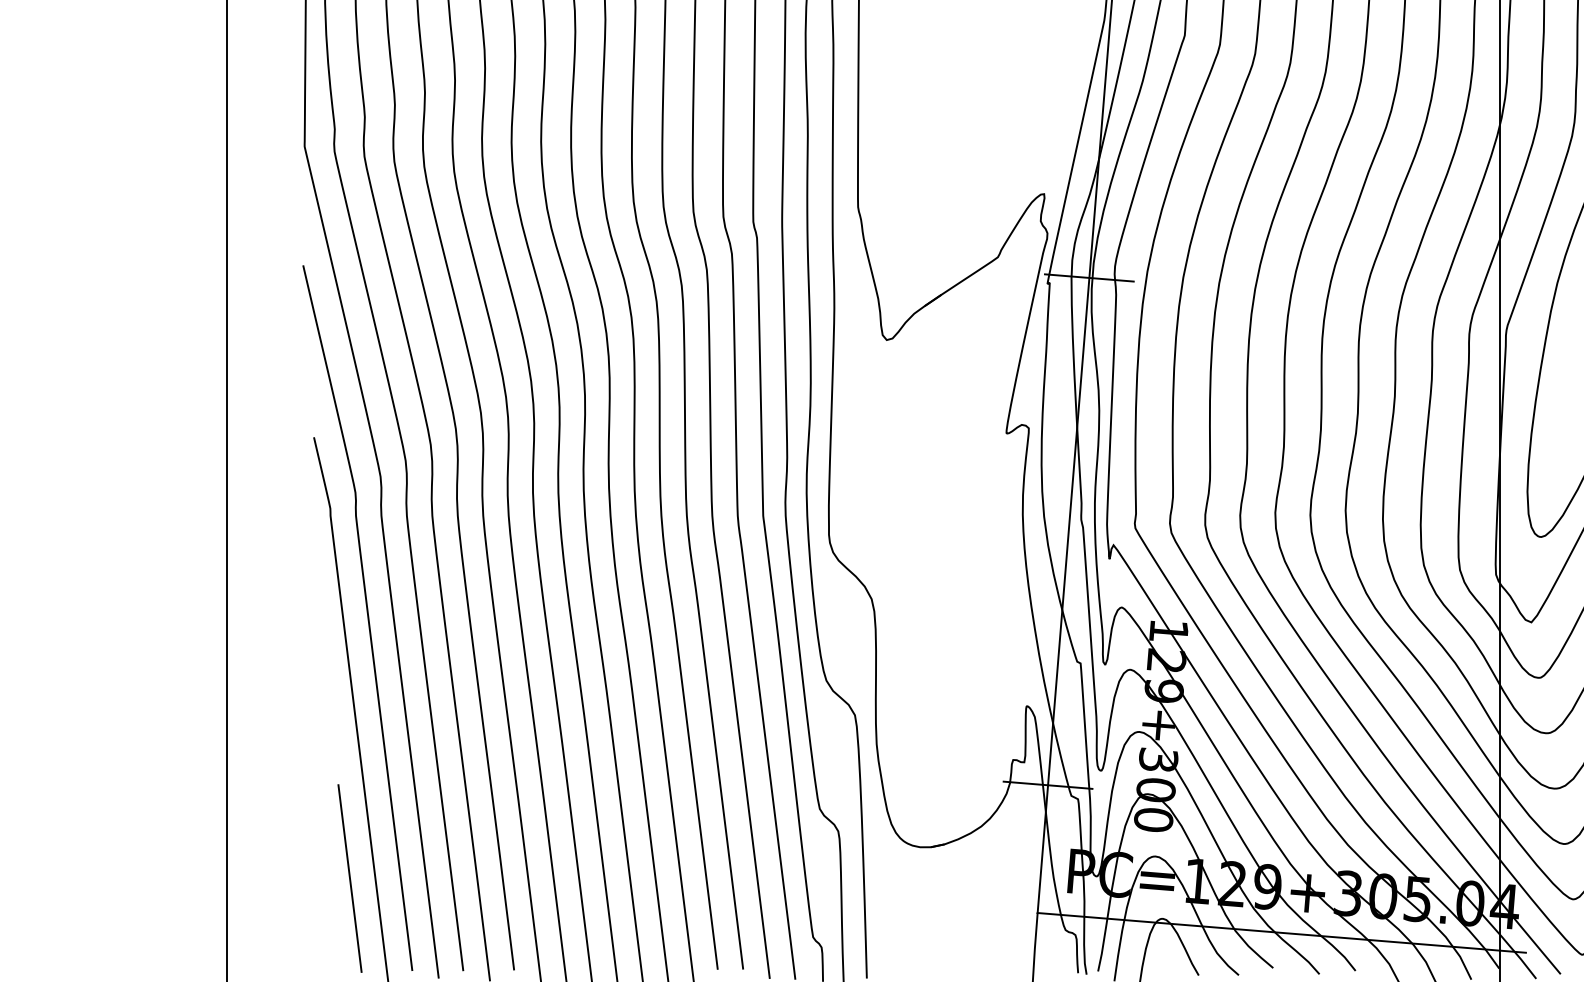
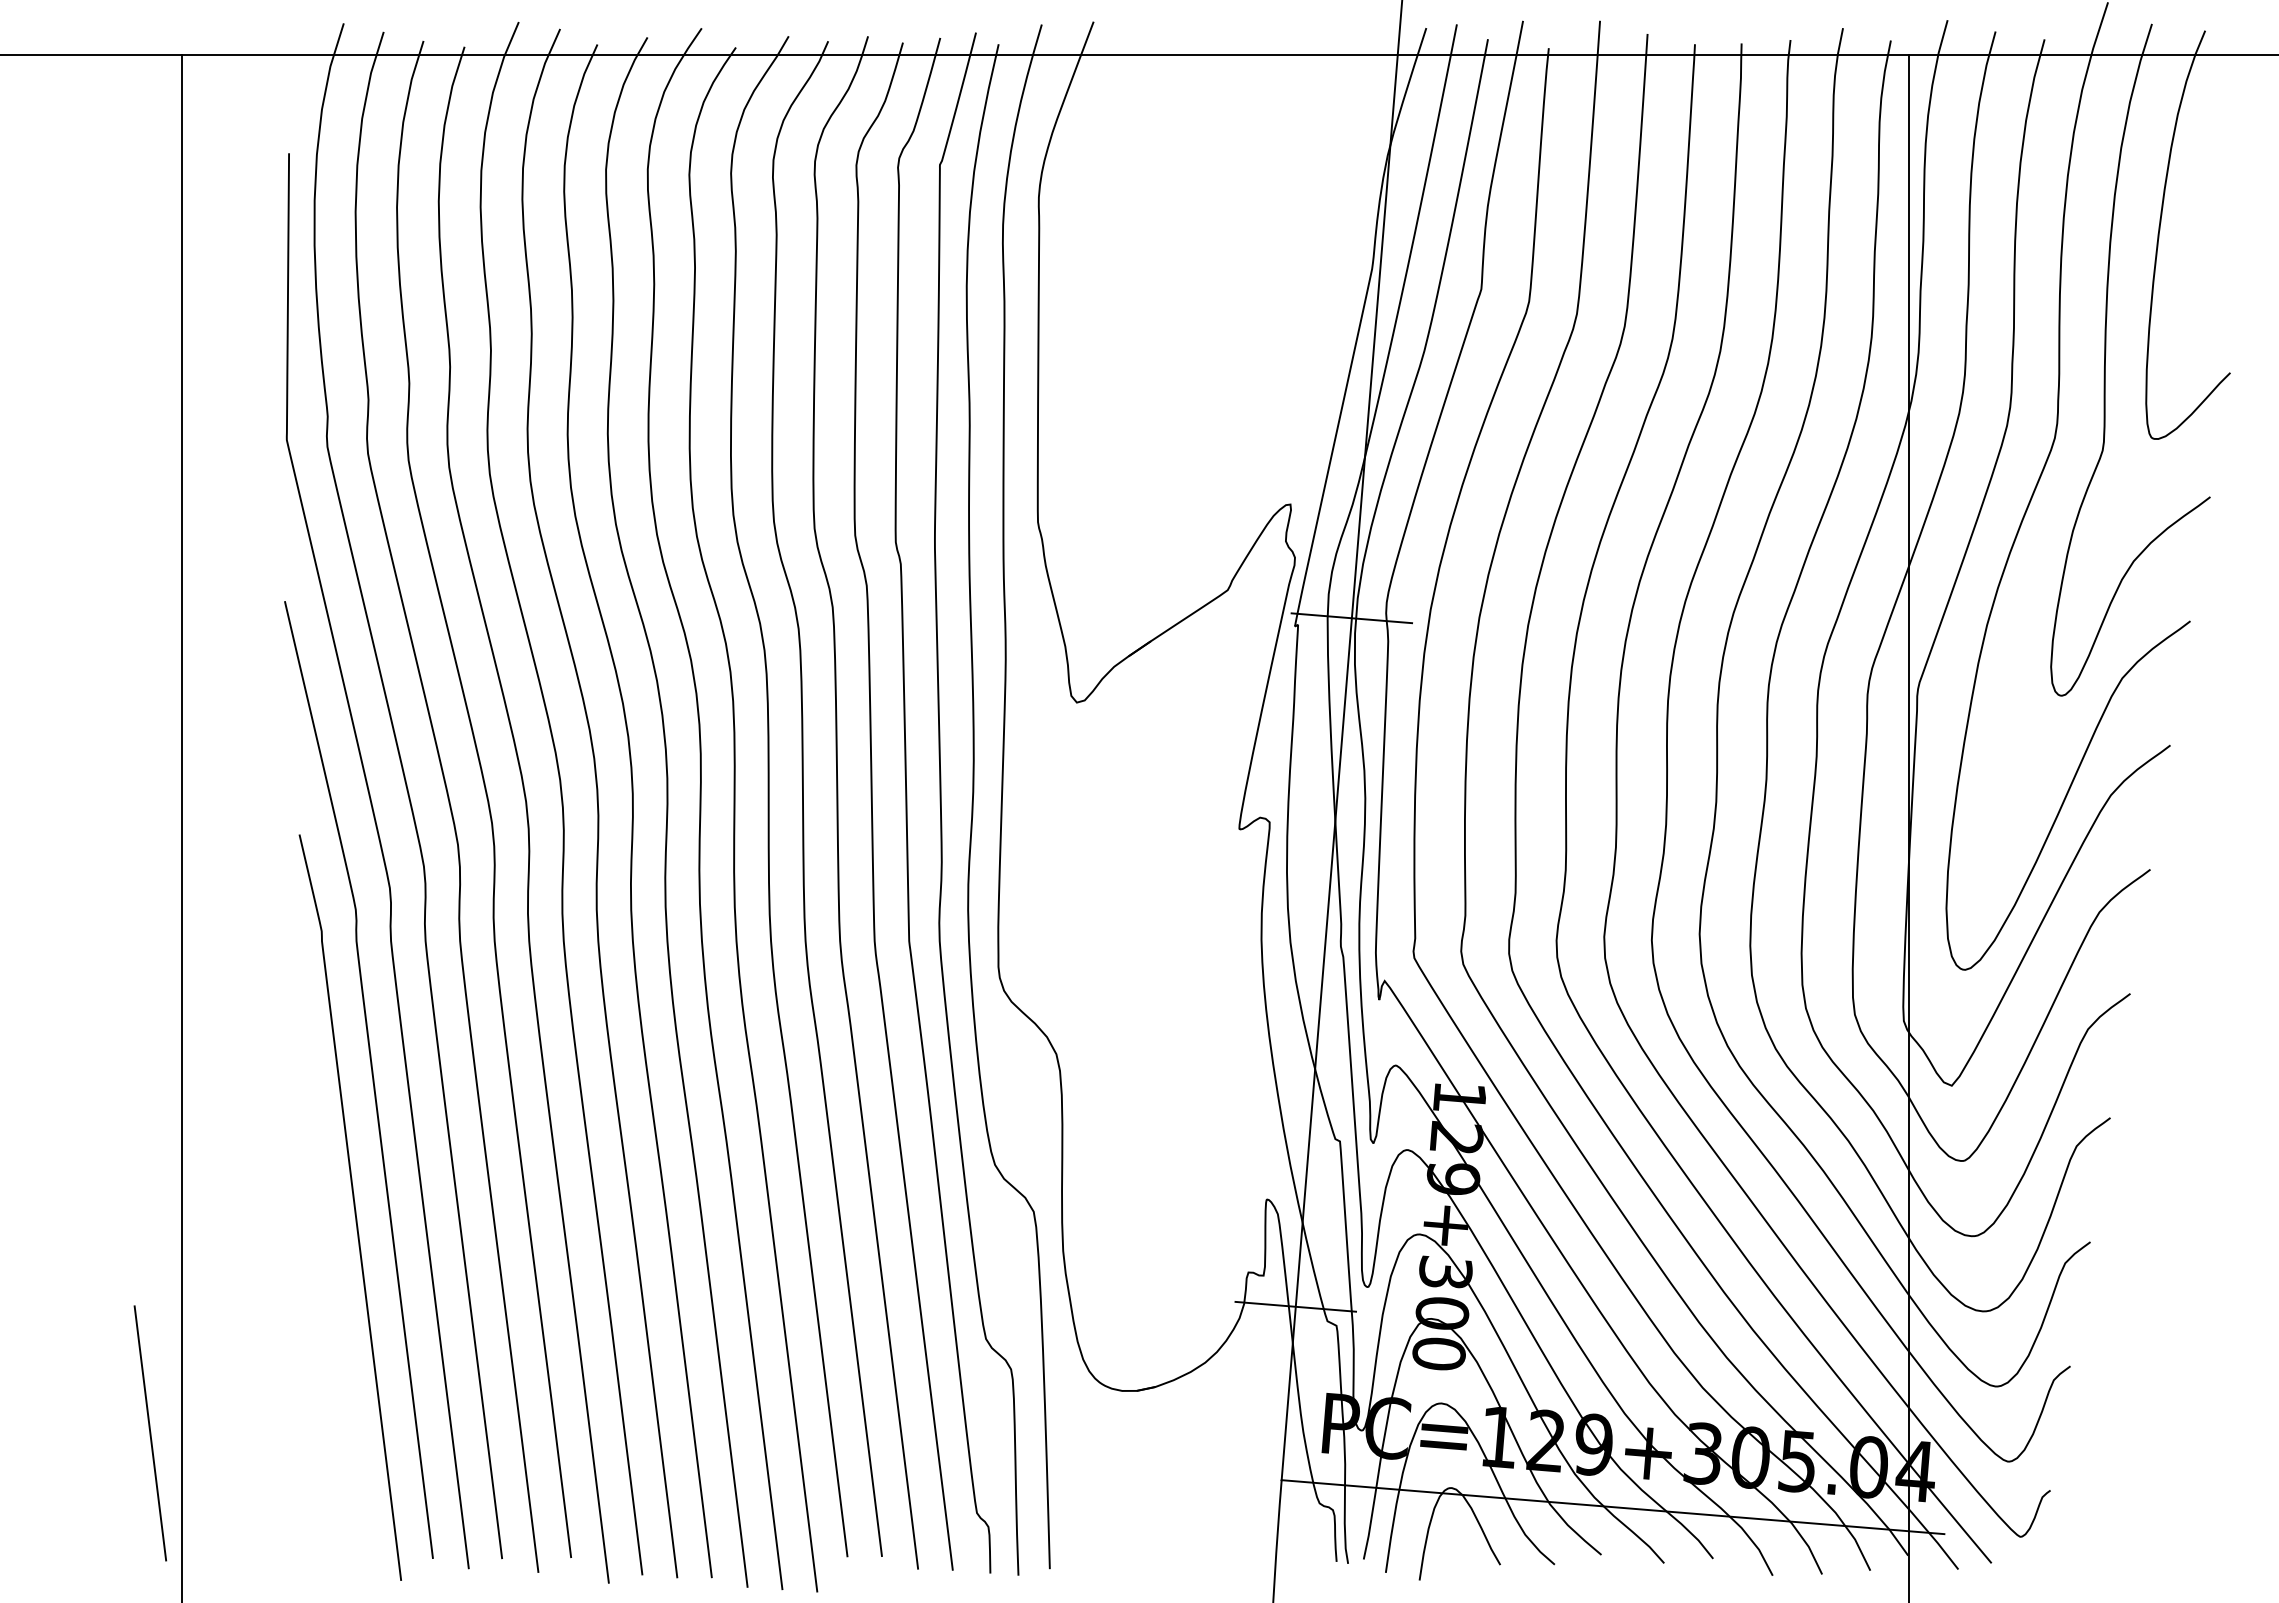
line: (349, 878) -> (149, 1433), moved

